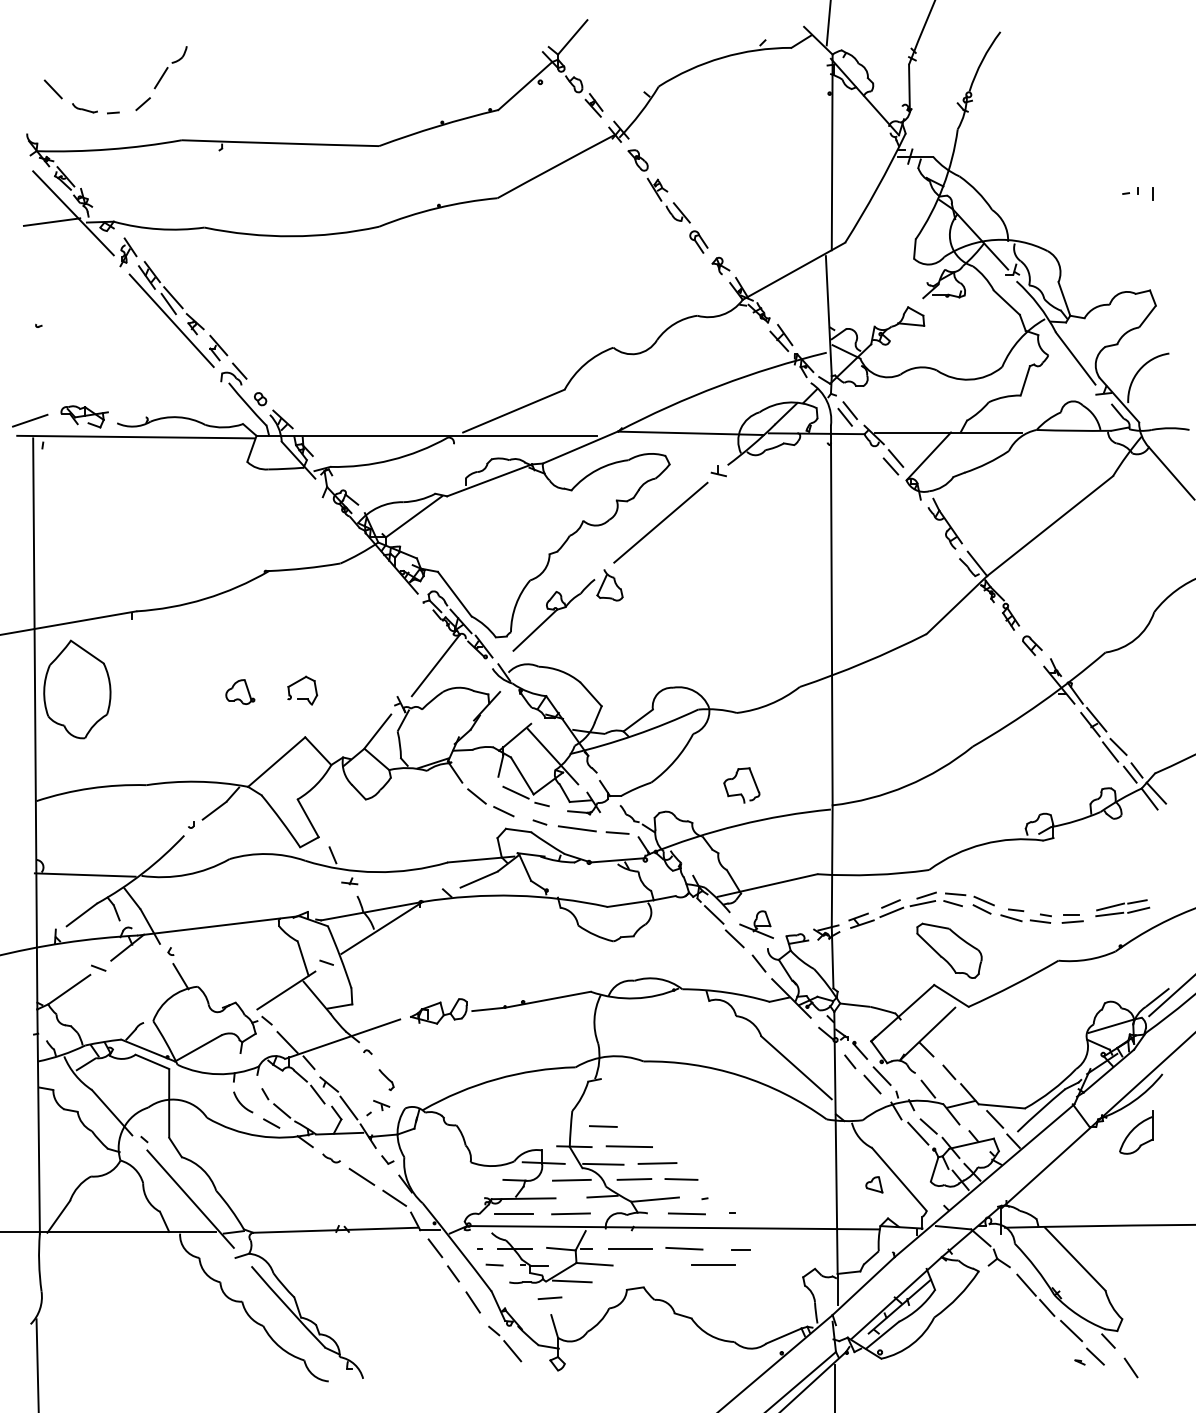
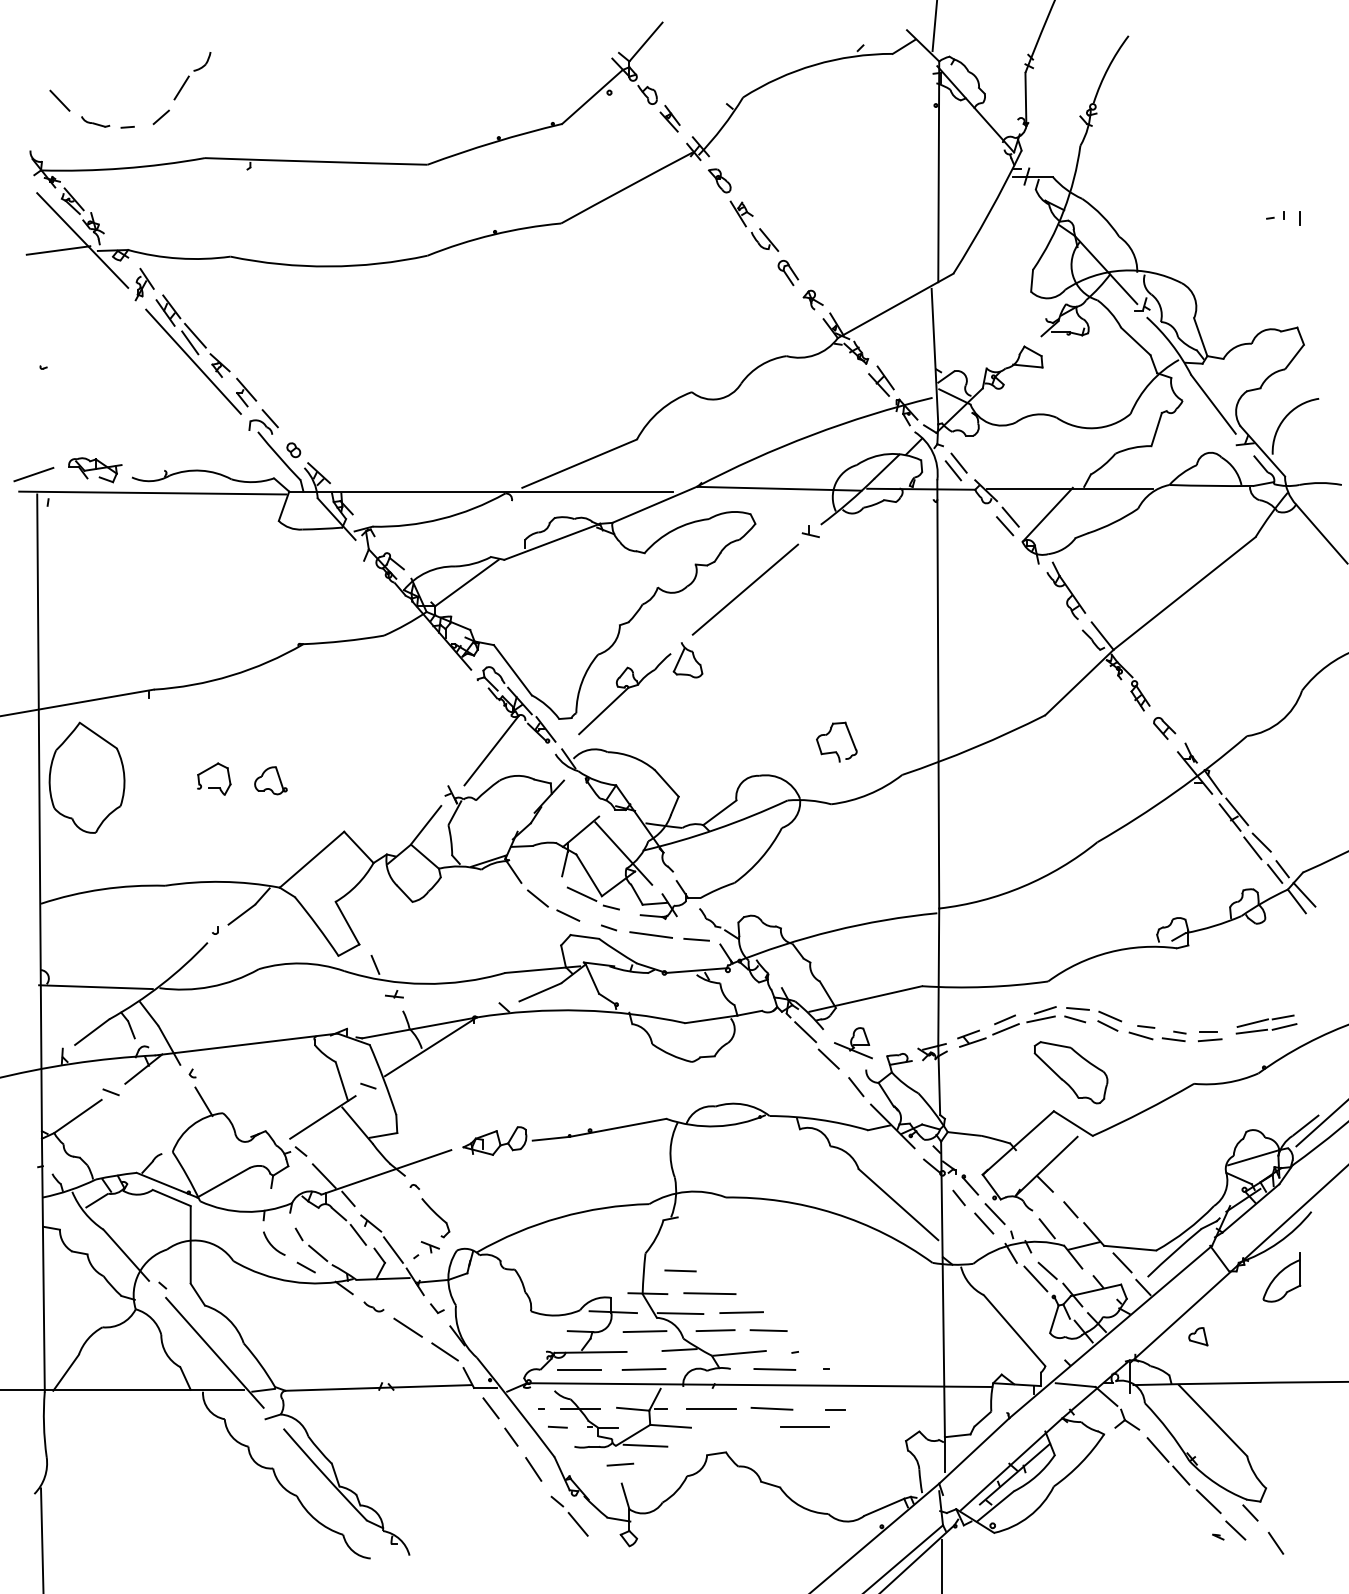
part: (302, 698) -> (214, 787), moved
part: (741, 793) -> (836, 751), moved
part: (386, 1080) -> (435, 1218), size x1.67
part: (874, 1184) -> (1198, 1336), moved

